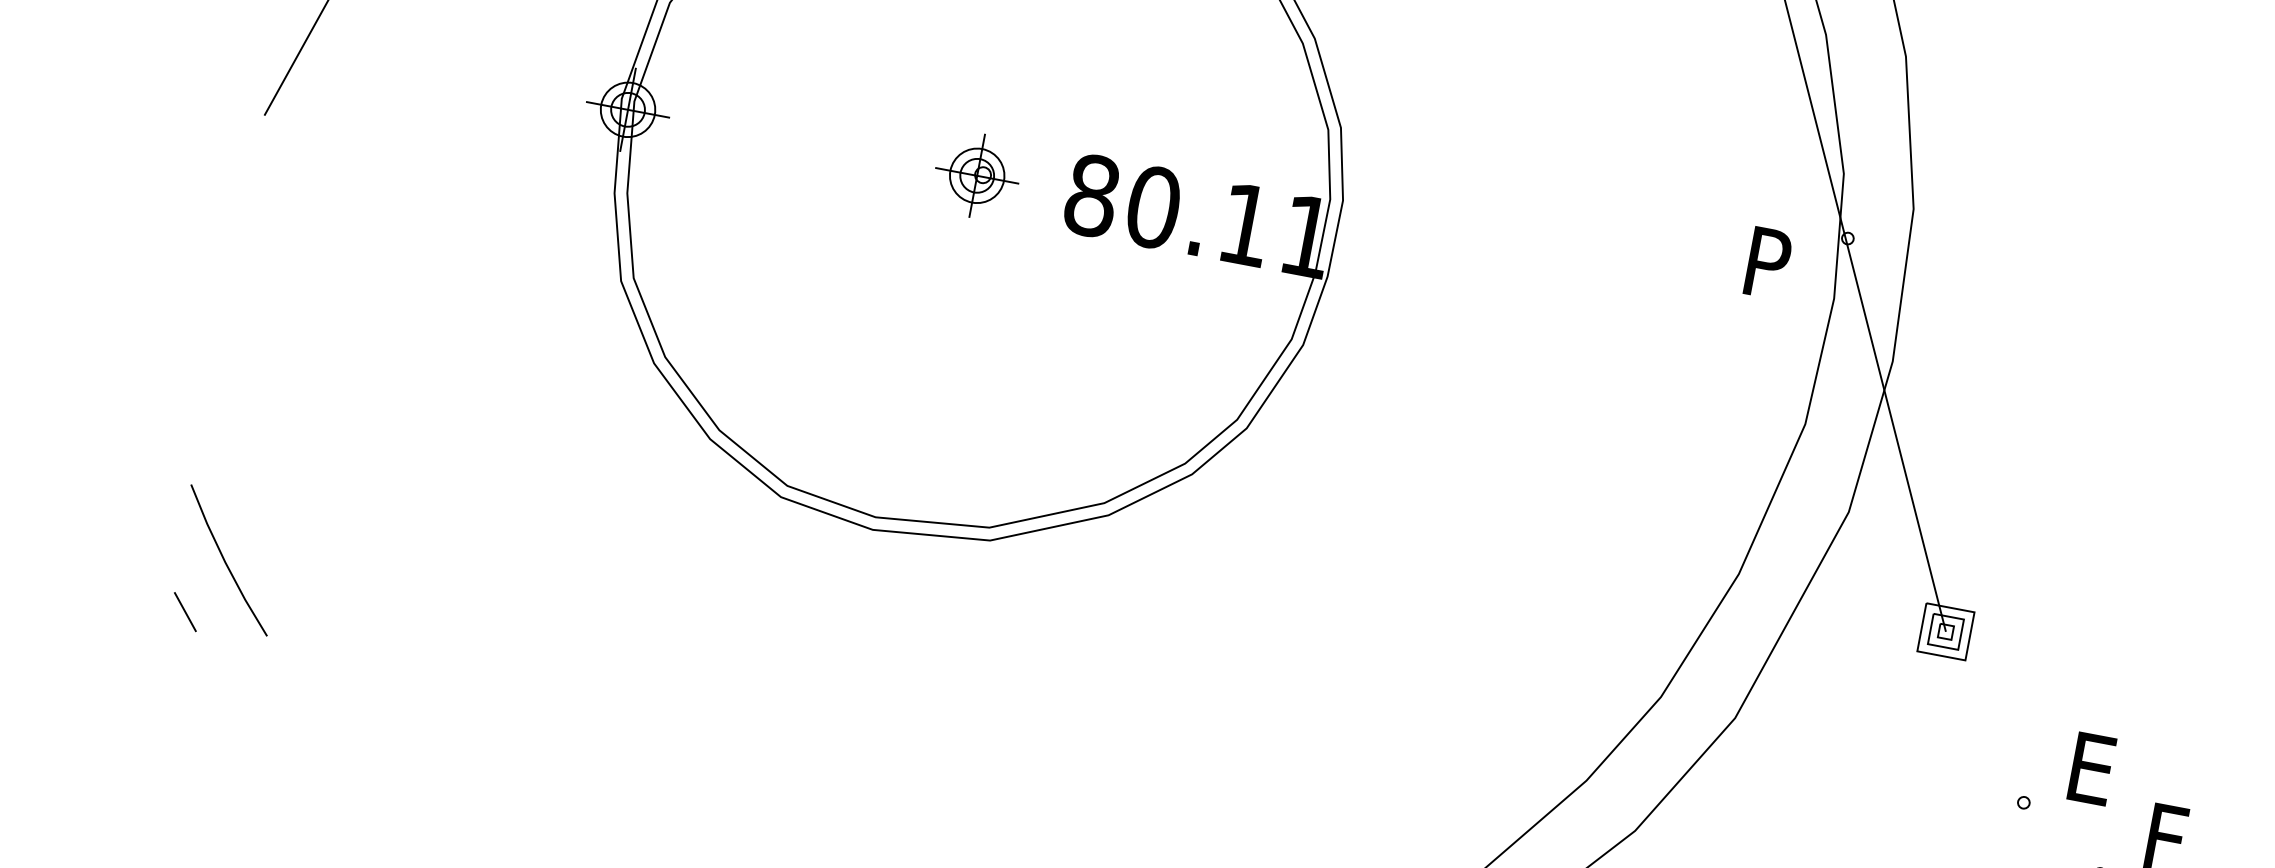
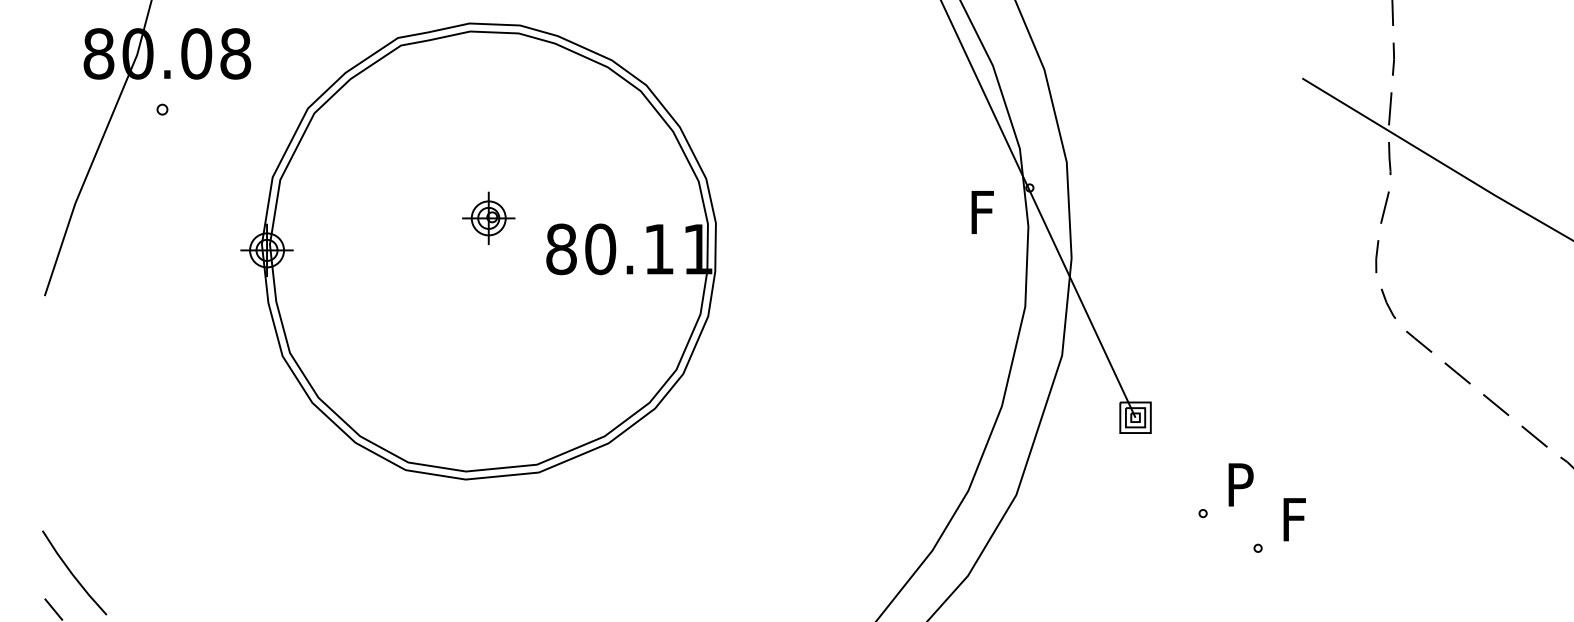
part: (977, 174) -> (488, 217), moved
text: (1774, 250) -> (986, 203), P -> F
text: (2096, 769) -> (1243, 484), E -> P

